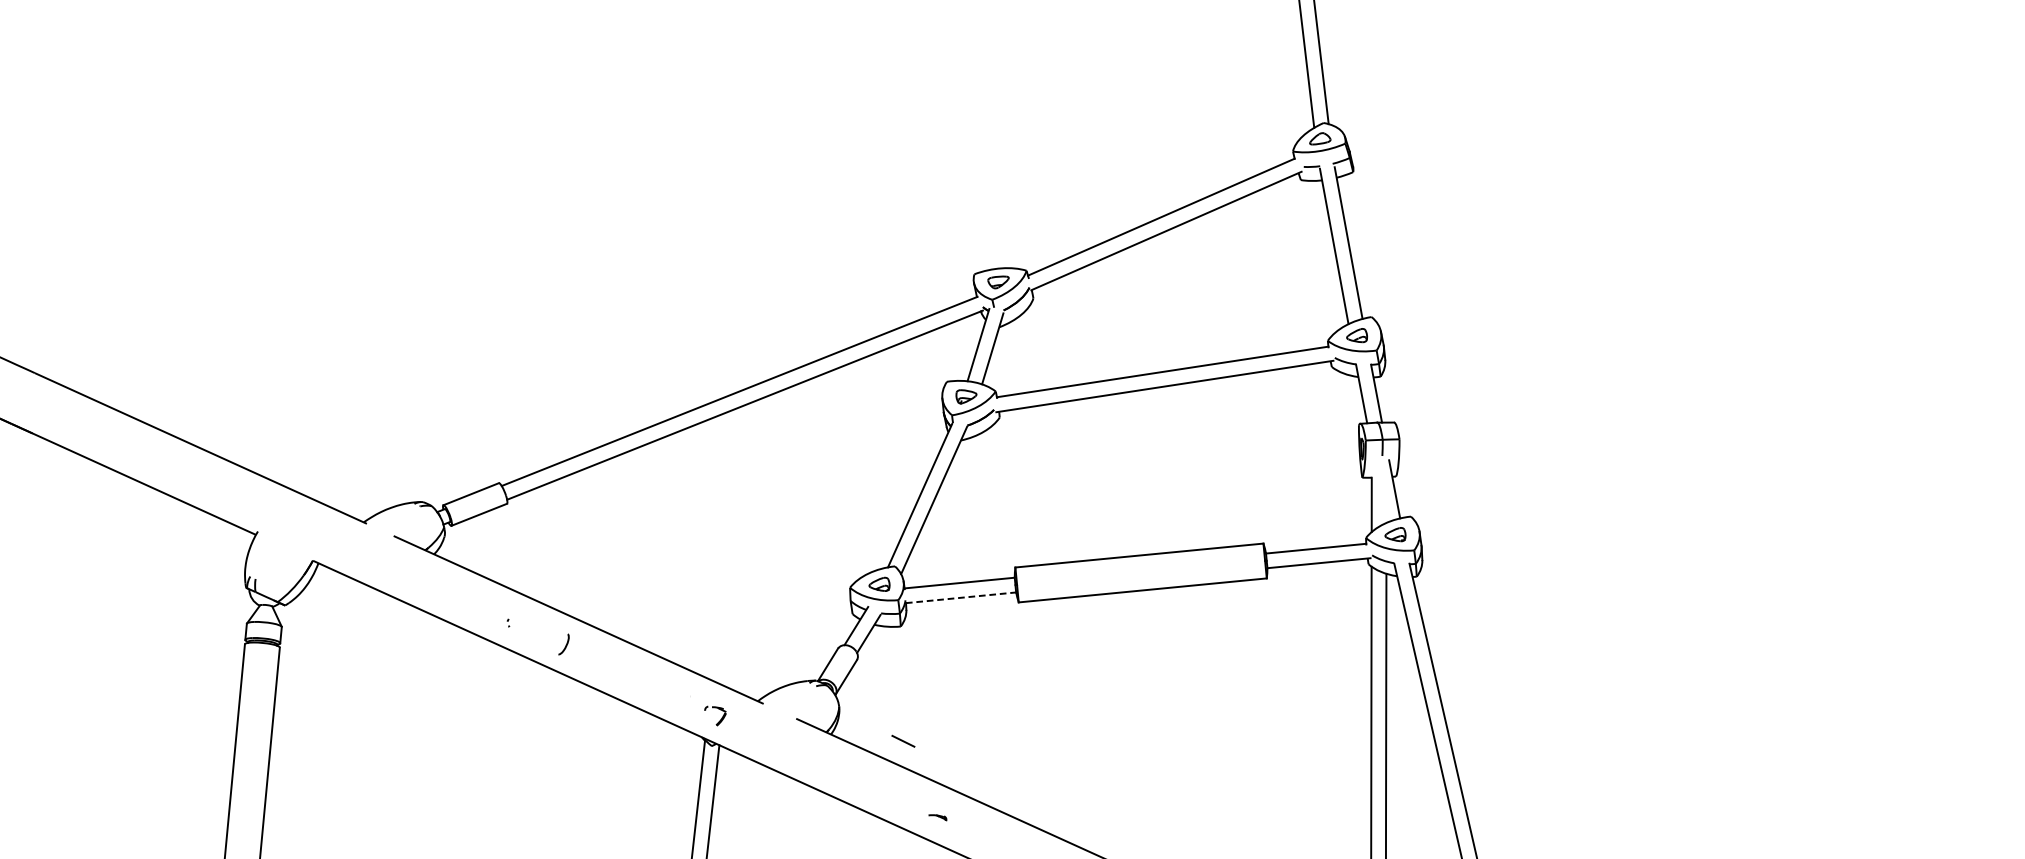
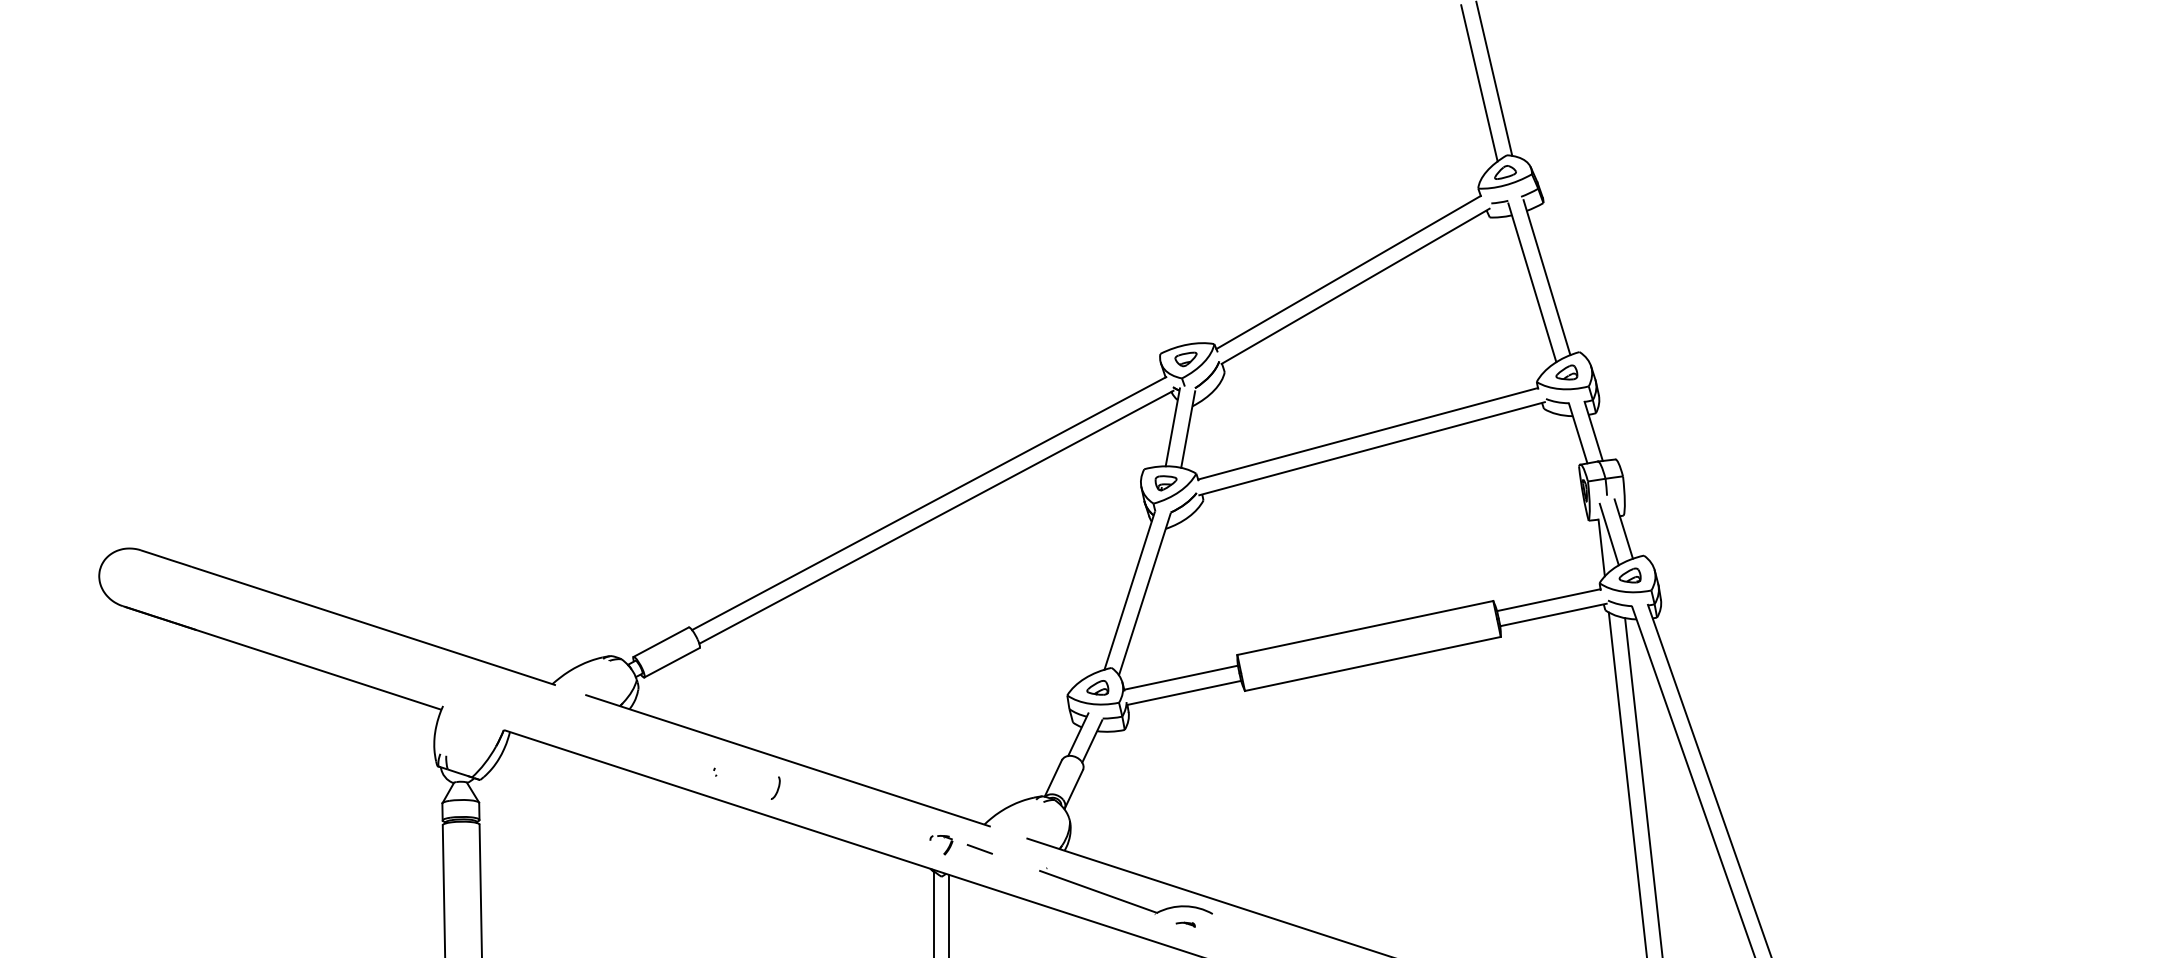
line: (1379, 492) -> (1608, 534), added
line: (961, 597) -> (1184, 692), dashed -> solid
line: (903, 741) -> (979, 849), moved
part: (881, 786) -> (1123, 899), added

